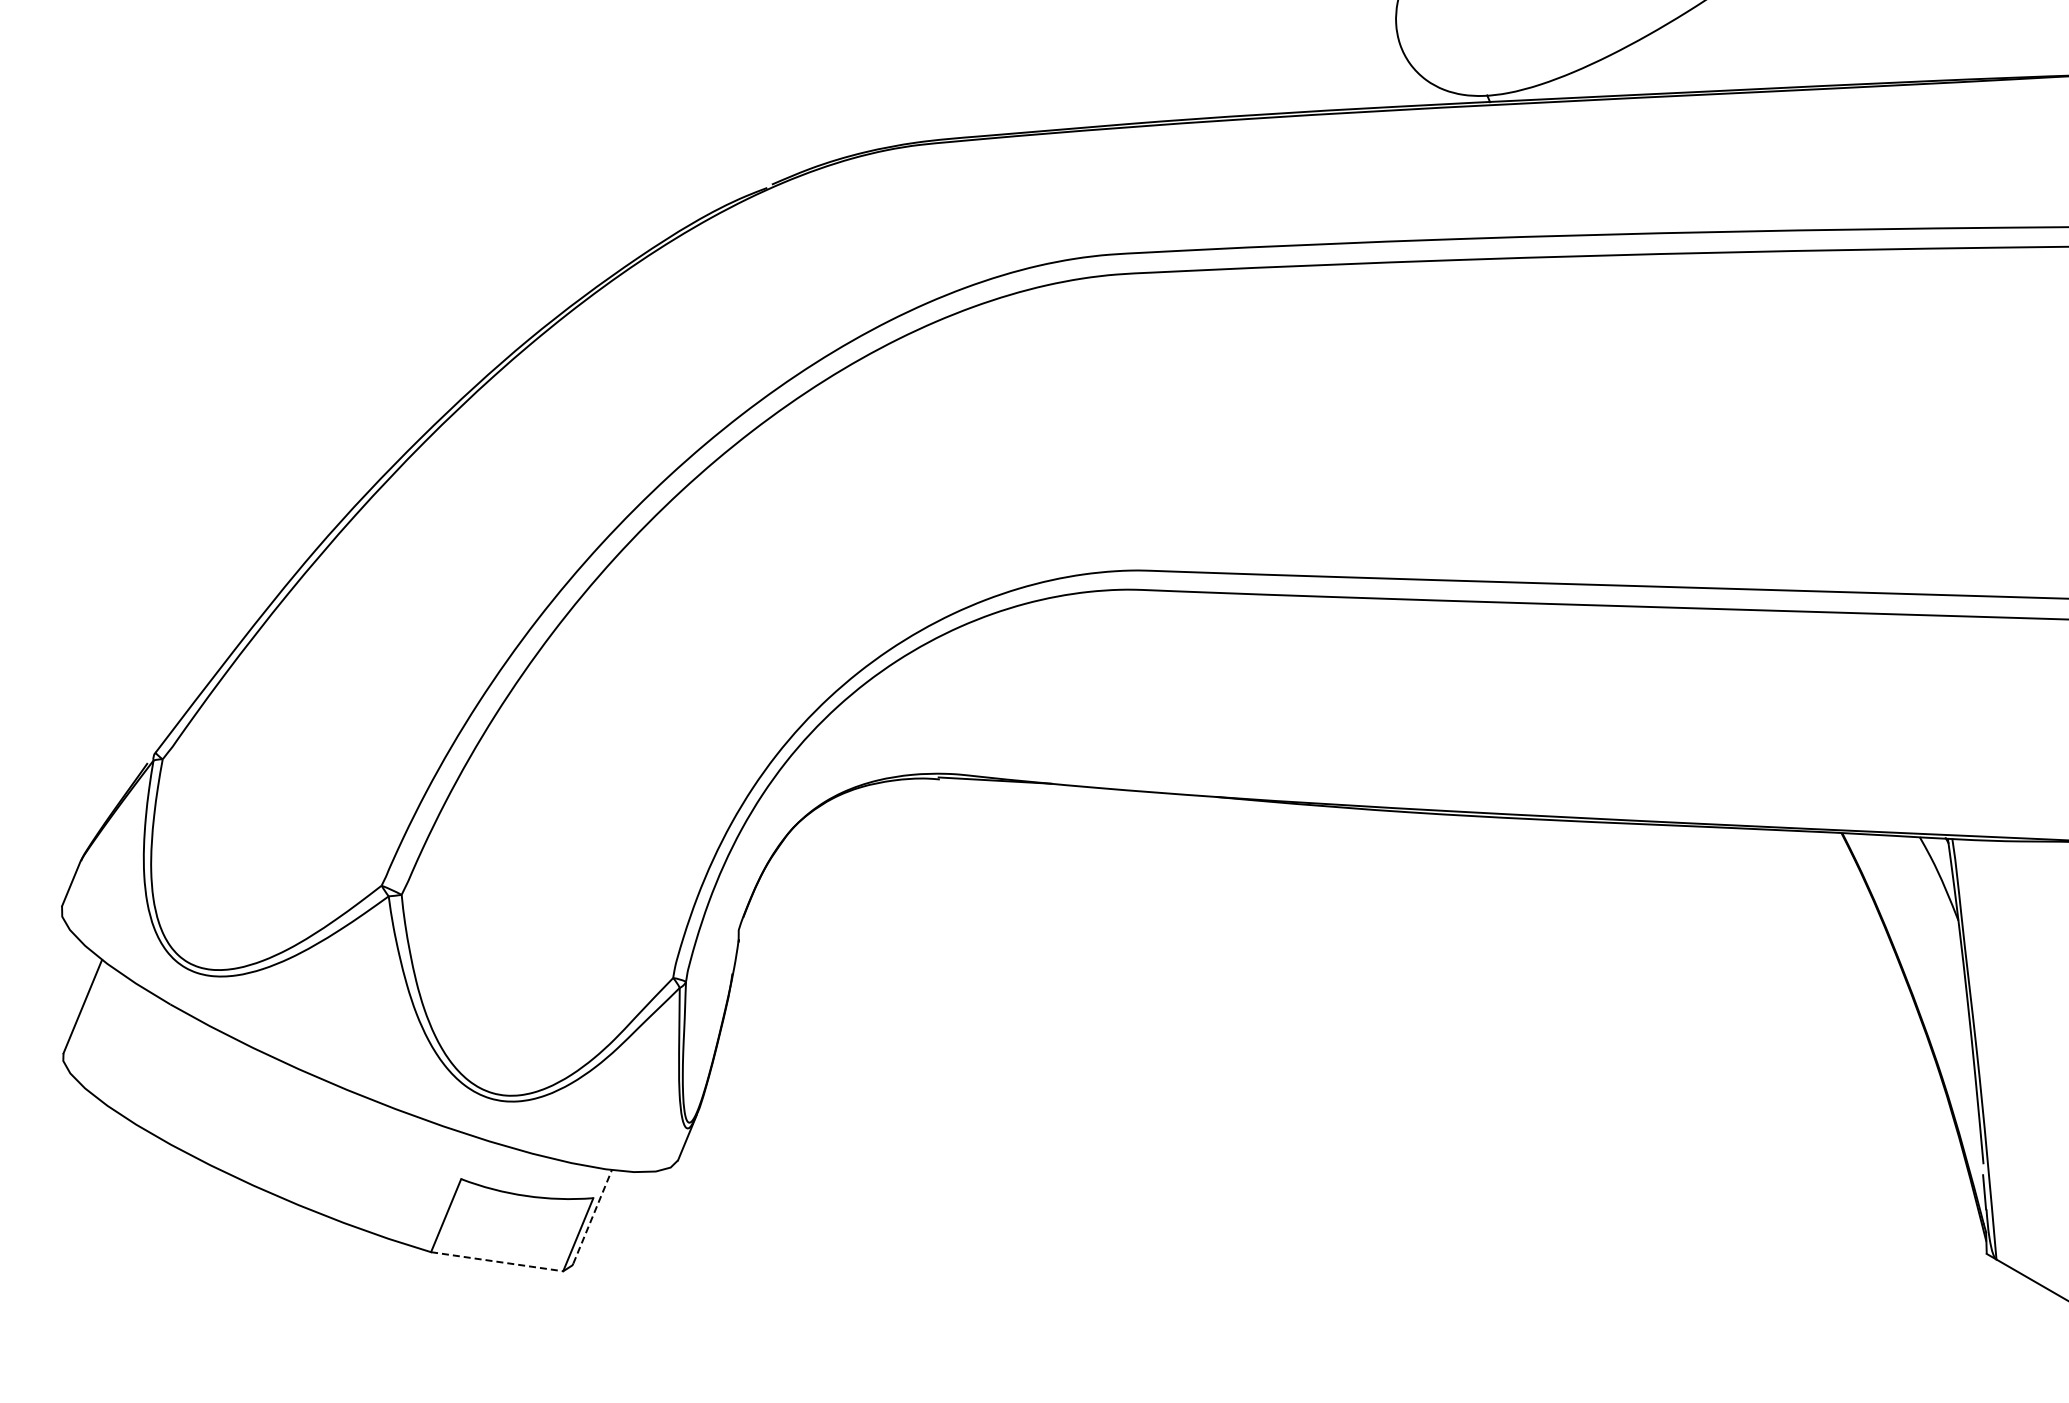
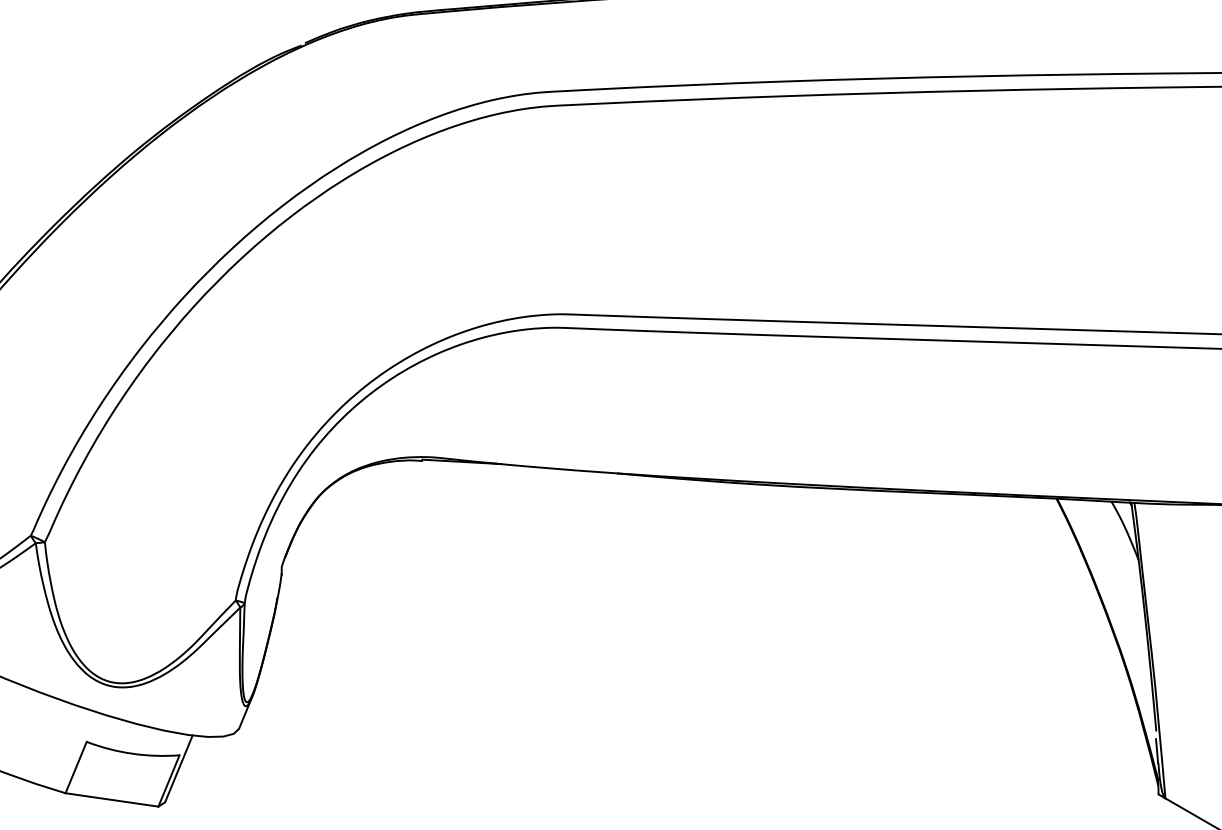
line: (592, 1216) -> (178, 768), dashed -> solid
line: (497, 1261) -> (112, 799), dashed -> solid

